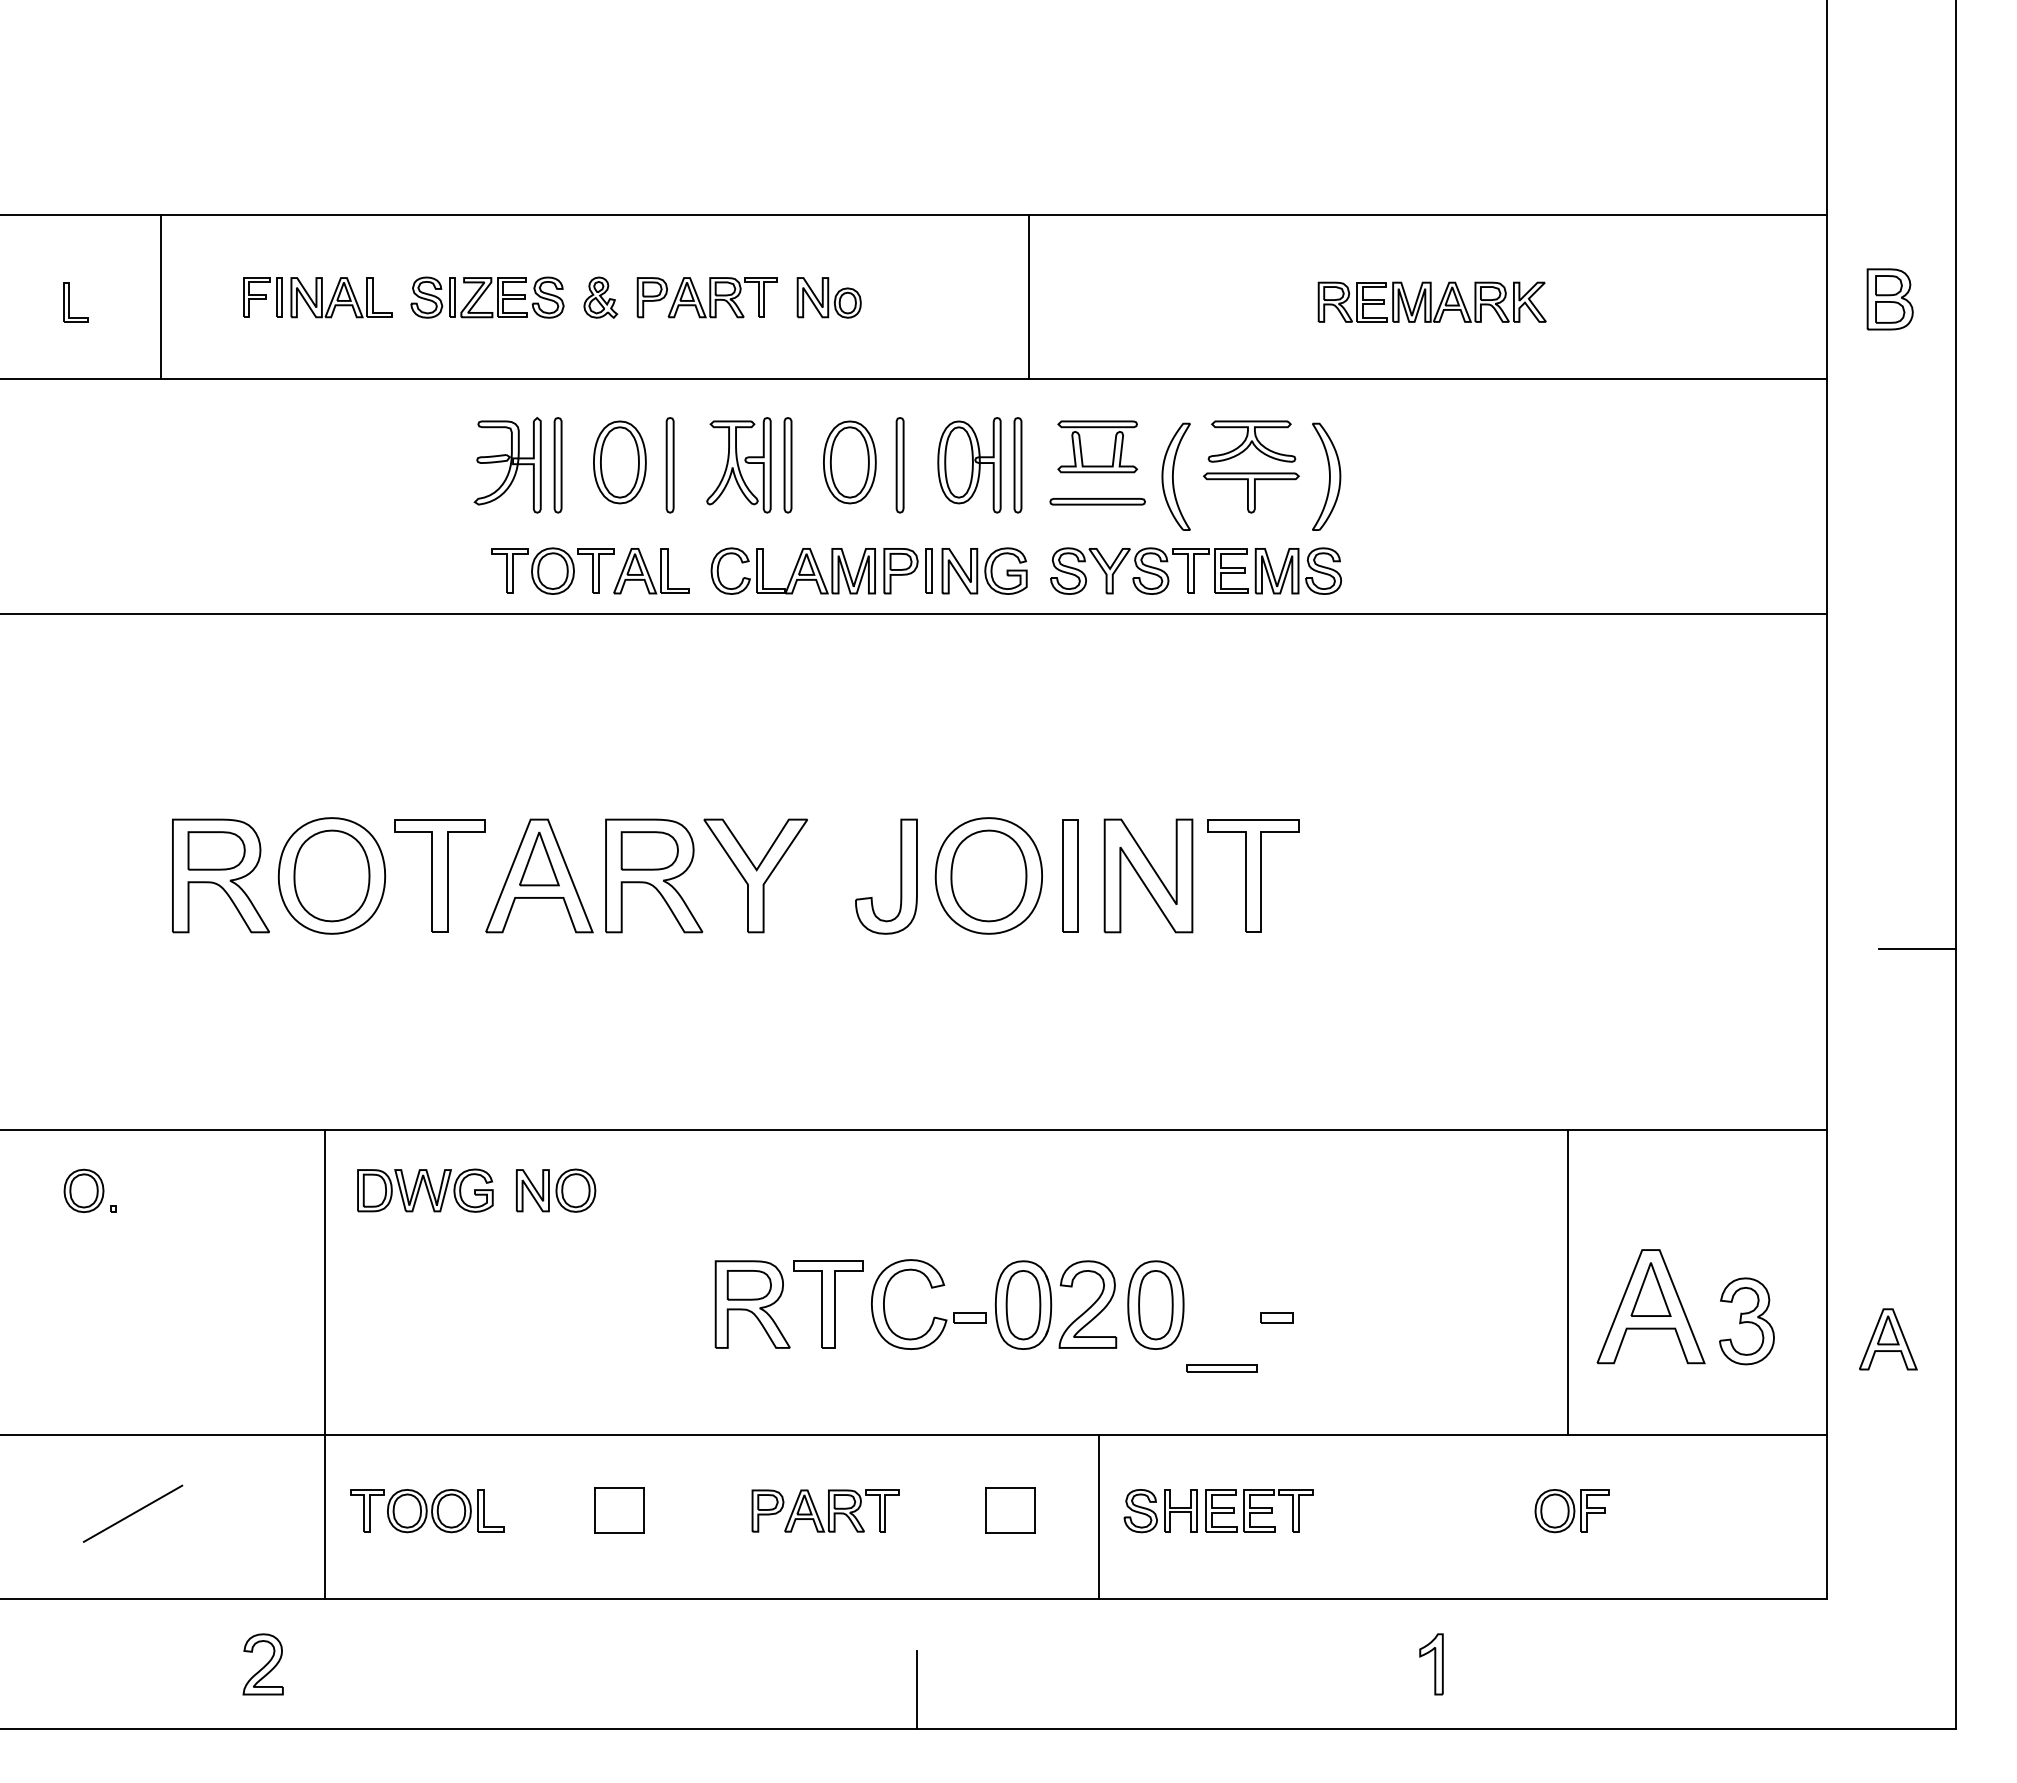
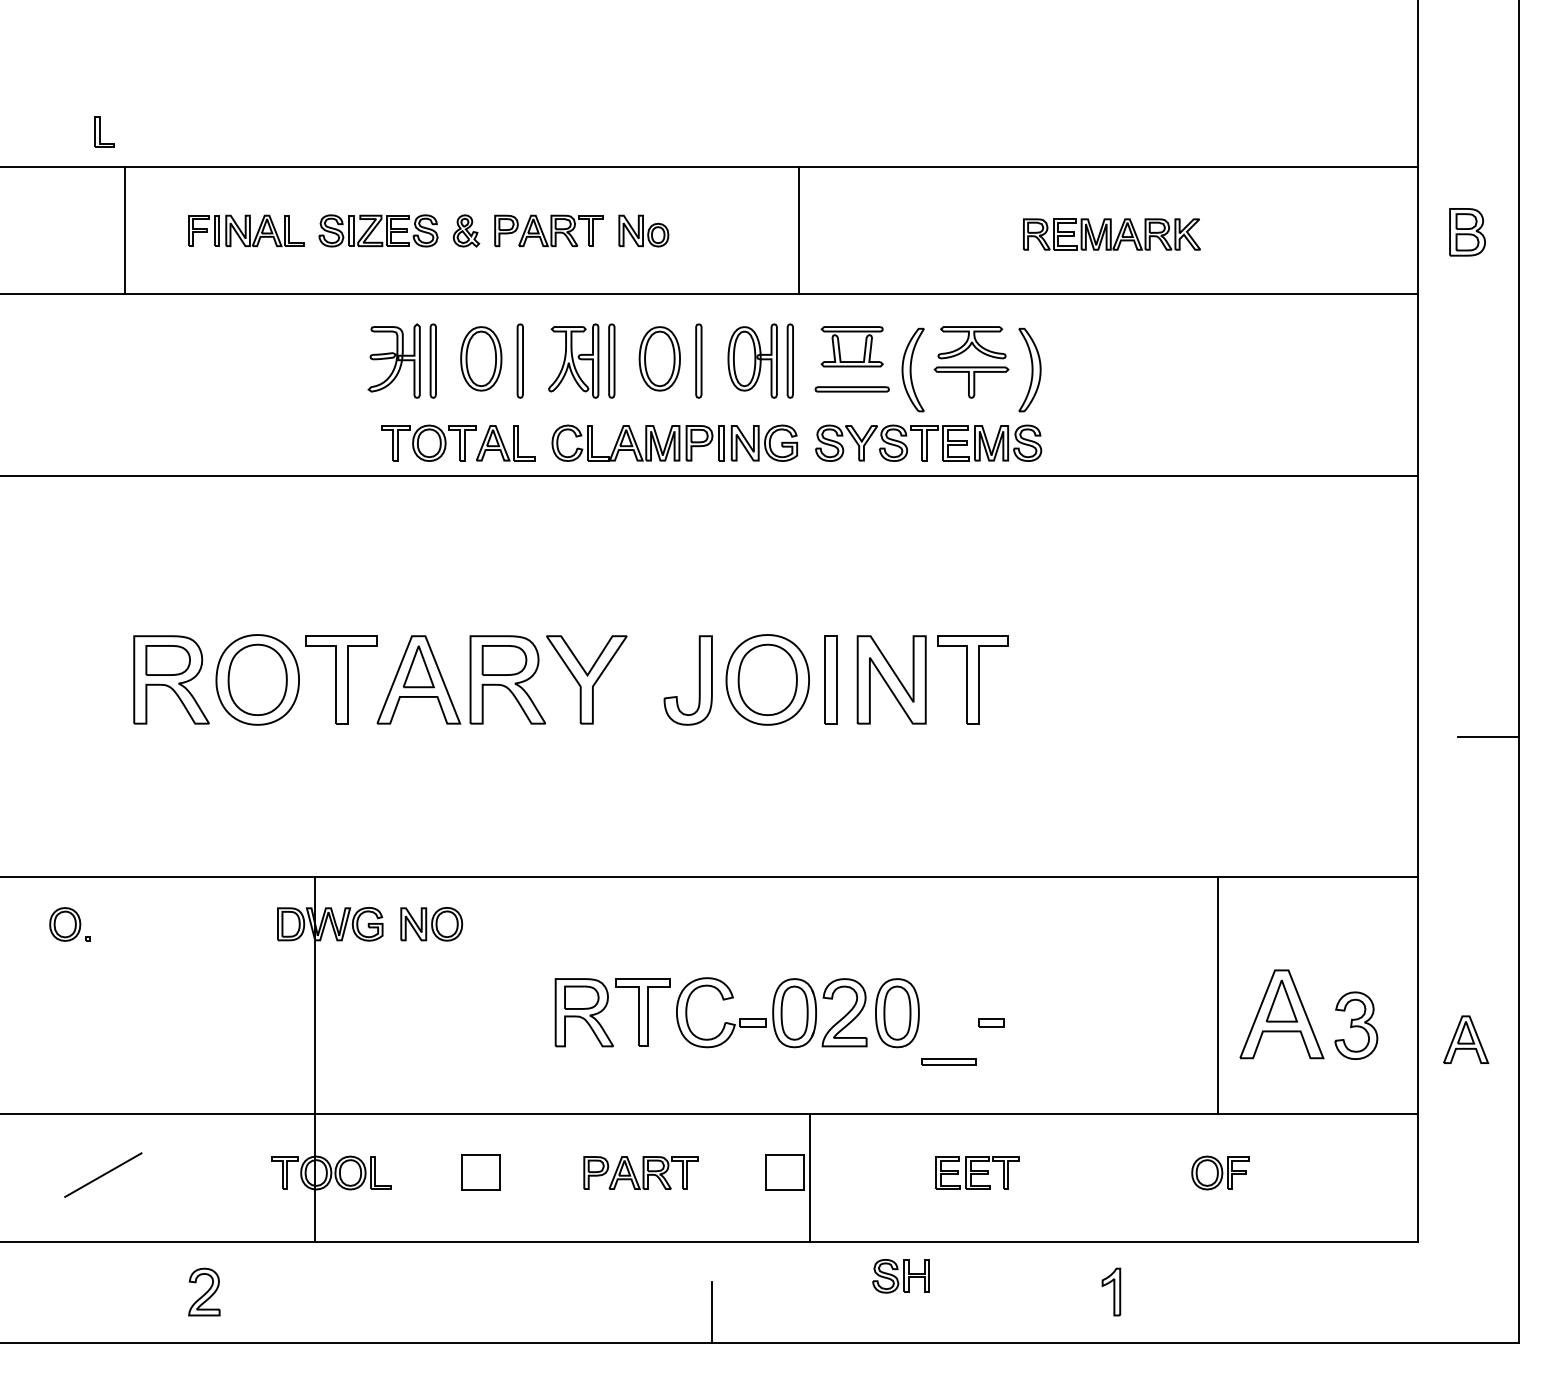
part: (75, 302) -> (104, 132), moved
line: (324, 1364) -> (314, 1059), moved
part: (1160, 1511) -> (901, 1276), moved
line: (1099, 1517) -> (810, 1178), moved

